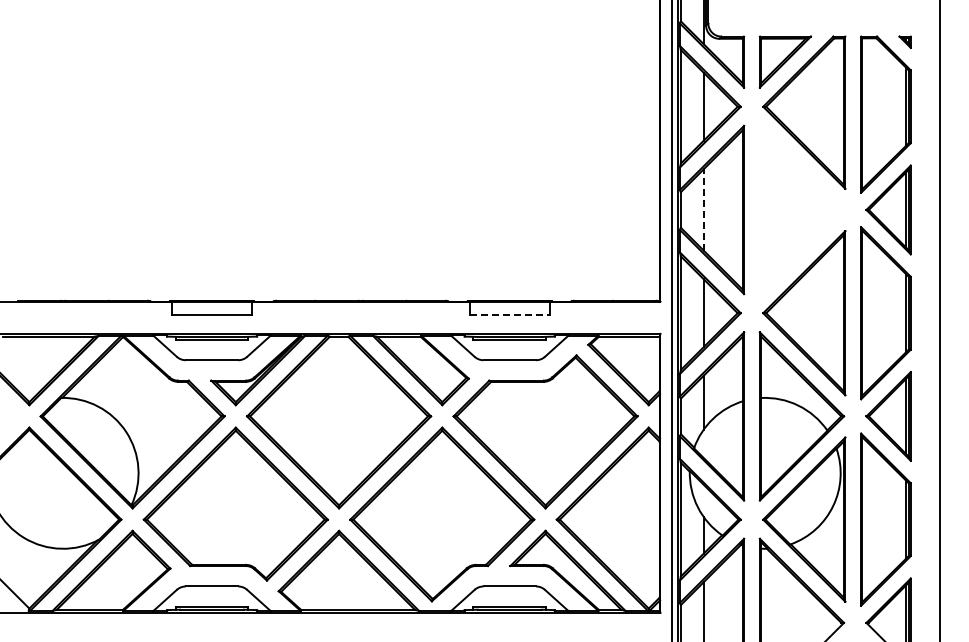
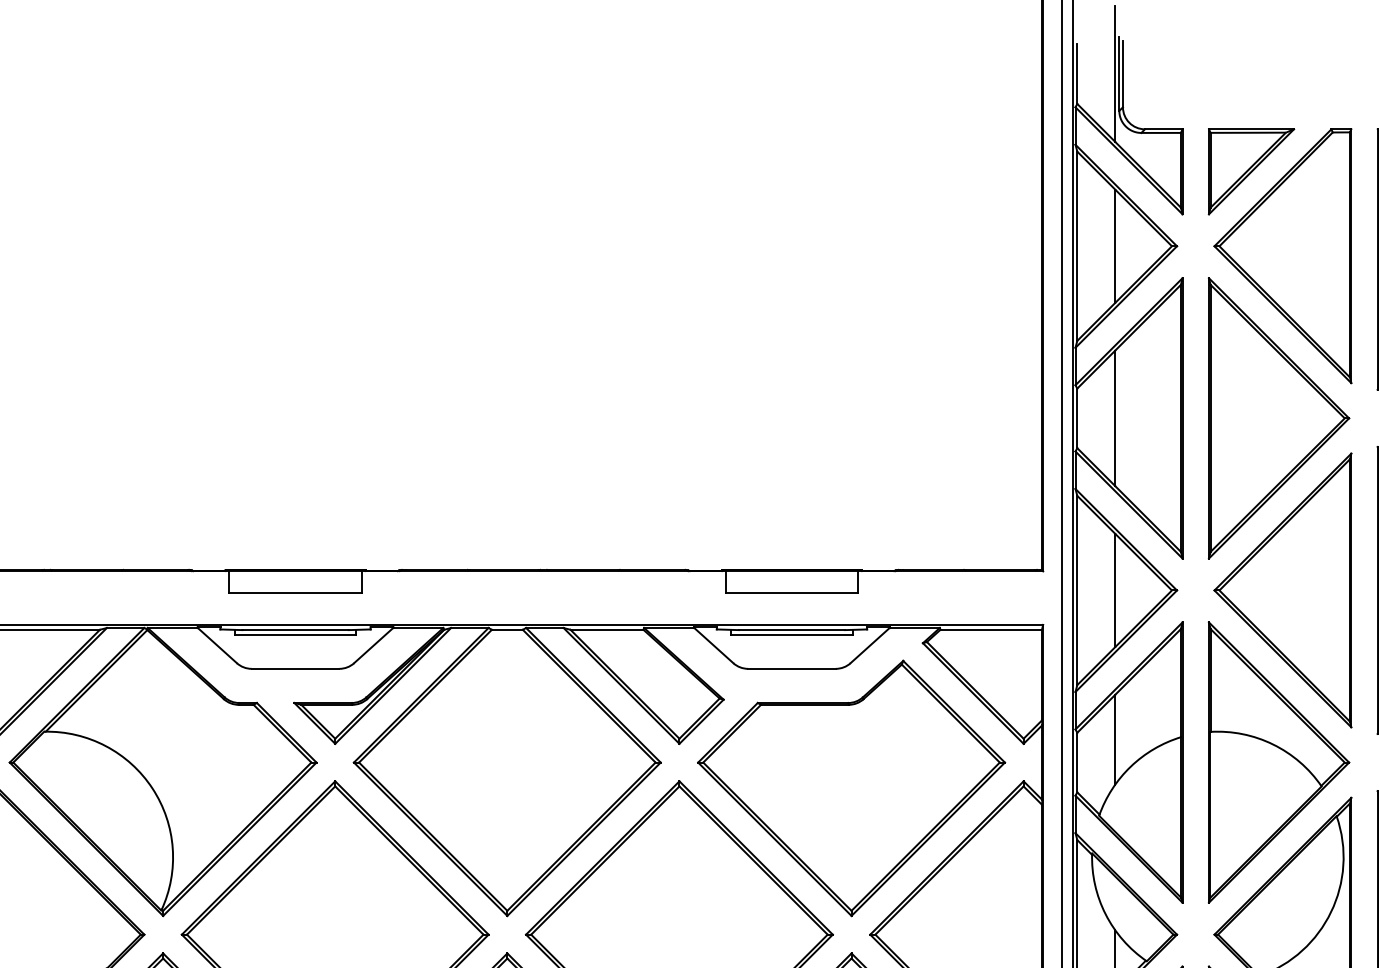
line: (703, 209) -> (1114, 417), dashed -> solid
part: (801, 209) -> (1278, 417), added
line: (509, 314) -> (791, 592), dashed -> solid

